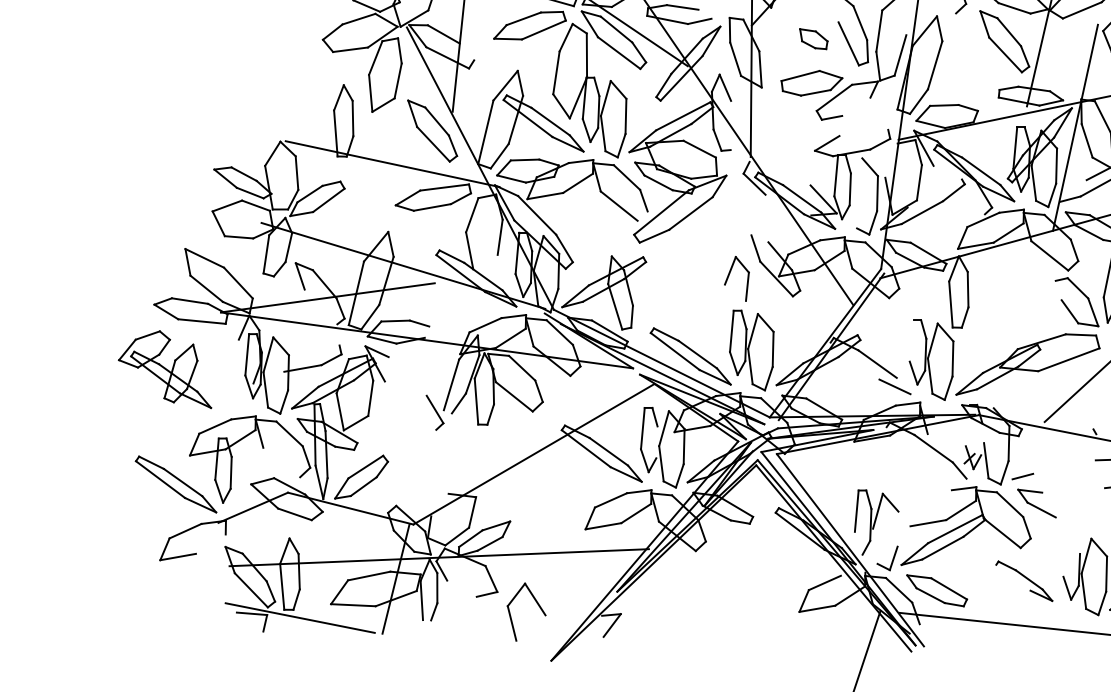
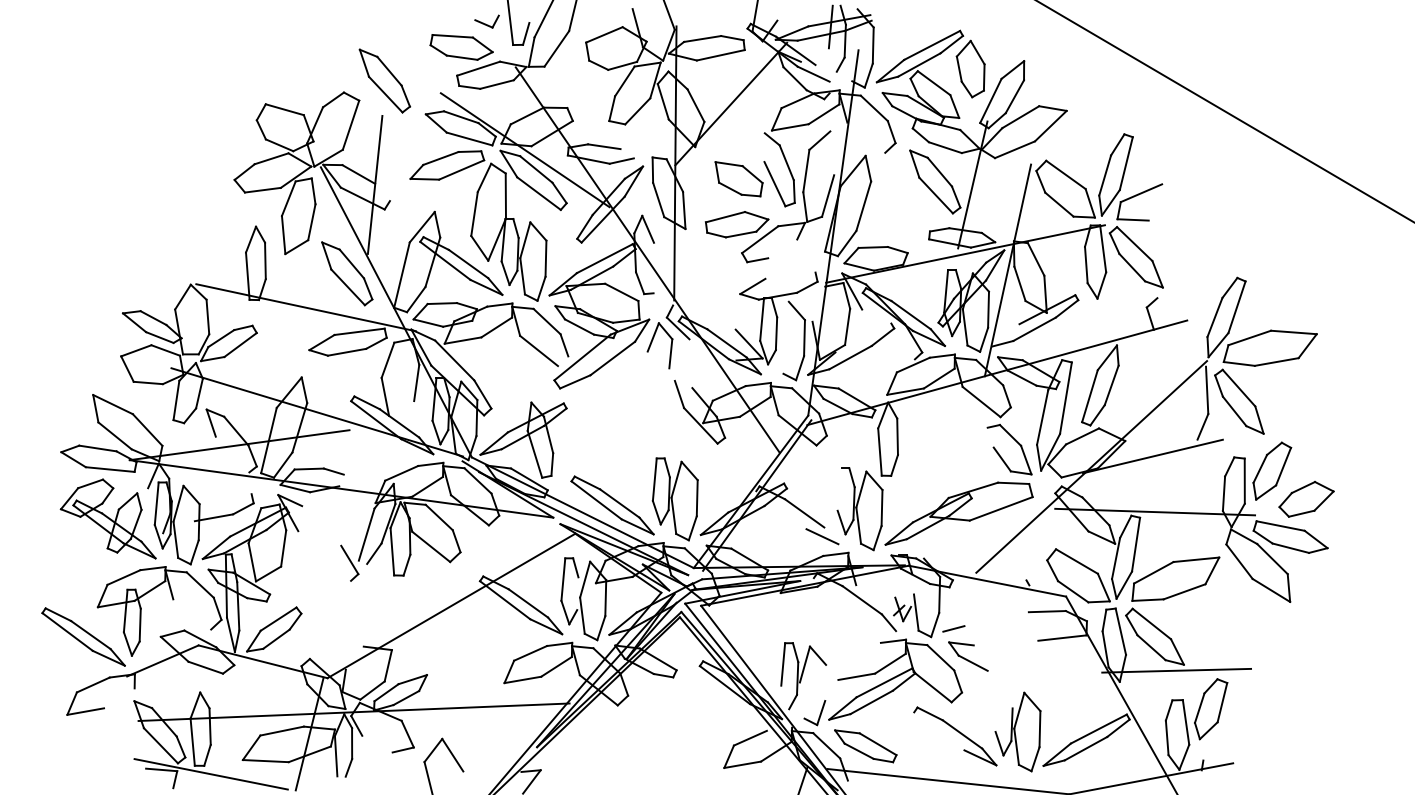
part: (813, 39) -> (738, 179), size x1.67
part: (729, 275) -> (652, 342), moved
part: (164, 369) -> (107, 518), moved
part: (1024, 581) -> (955, 736), size x1.43

